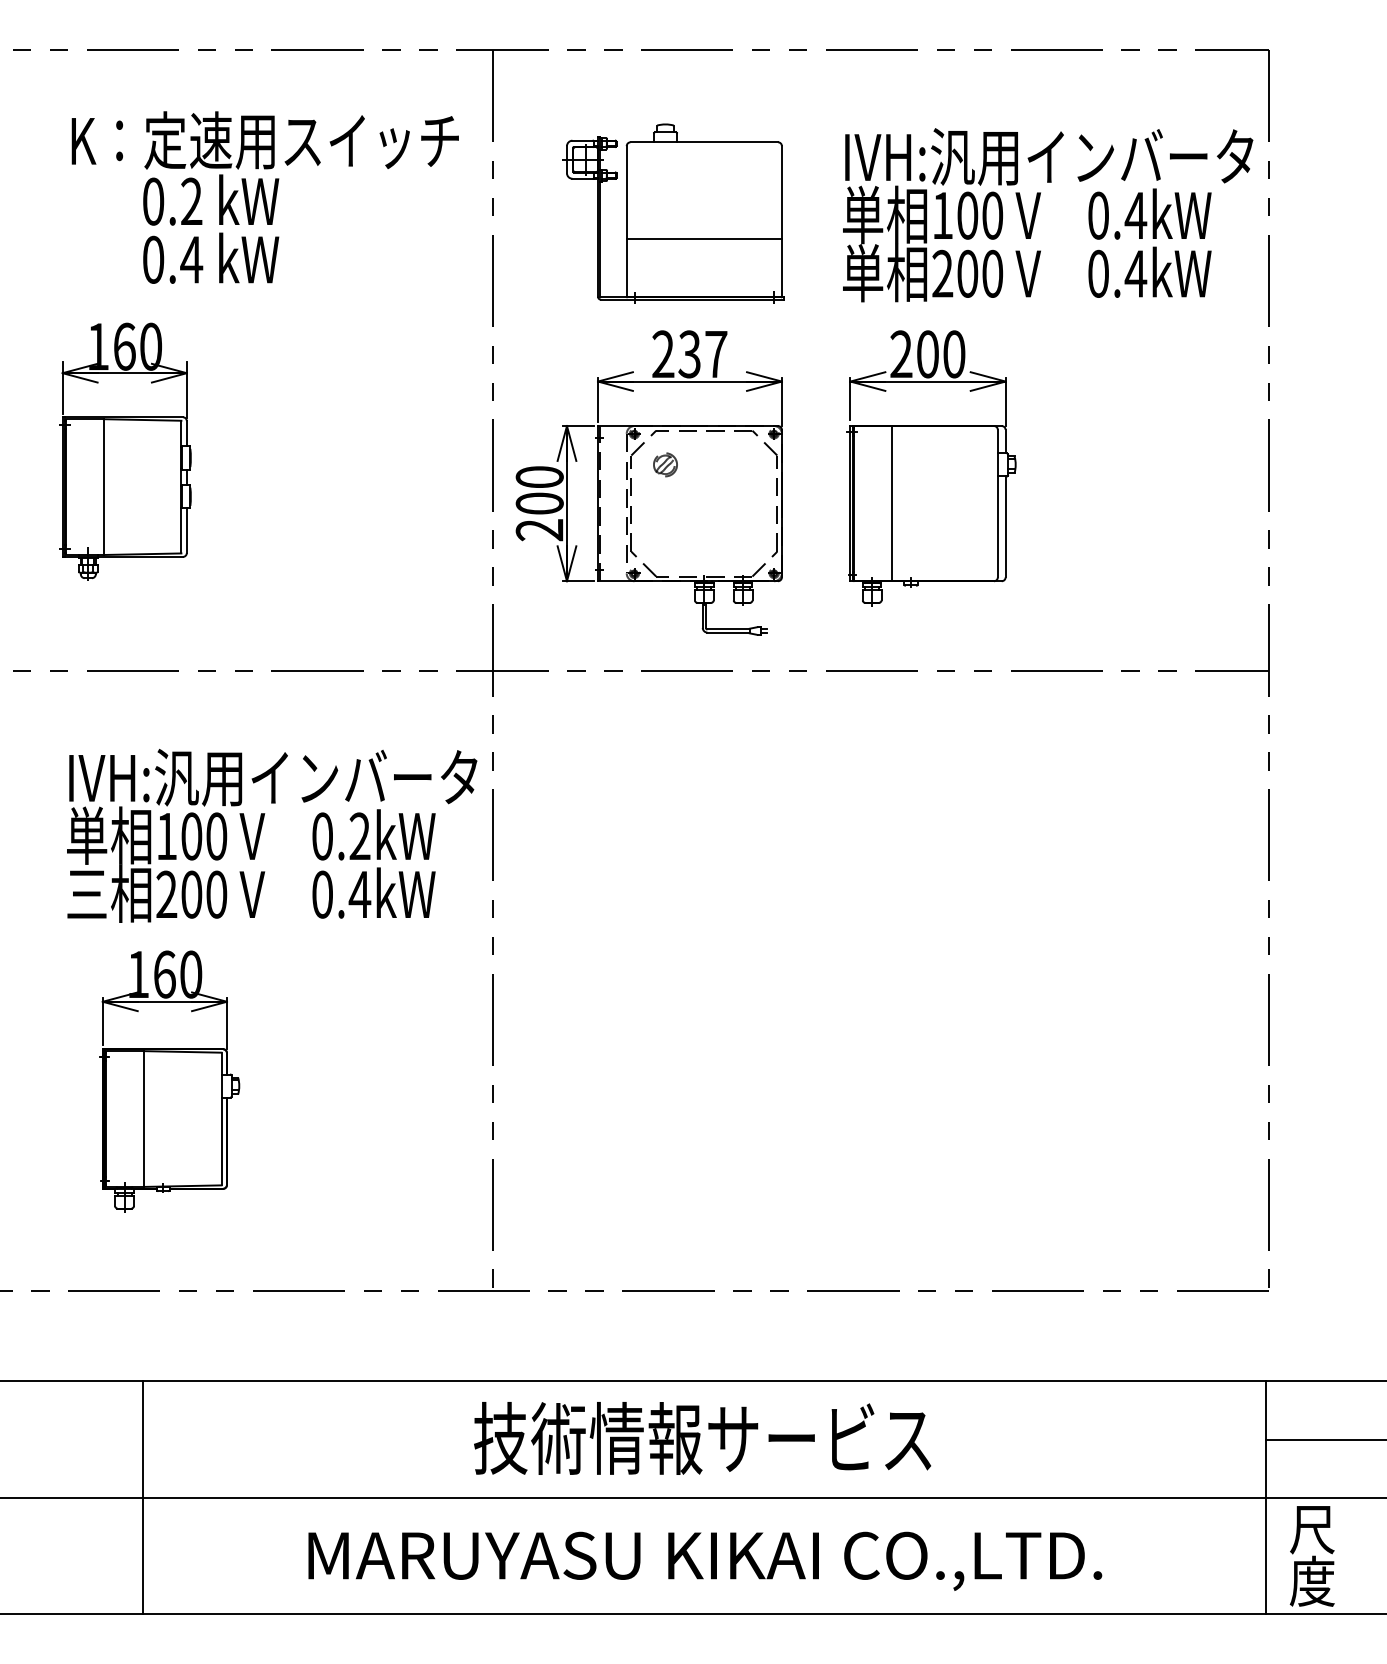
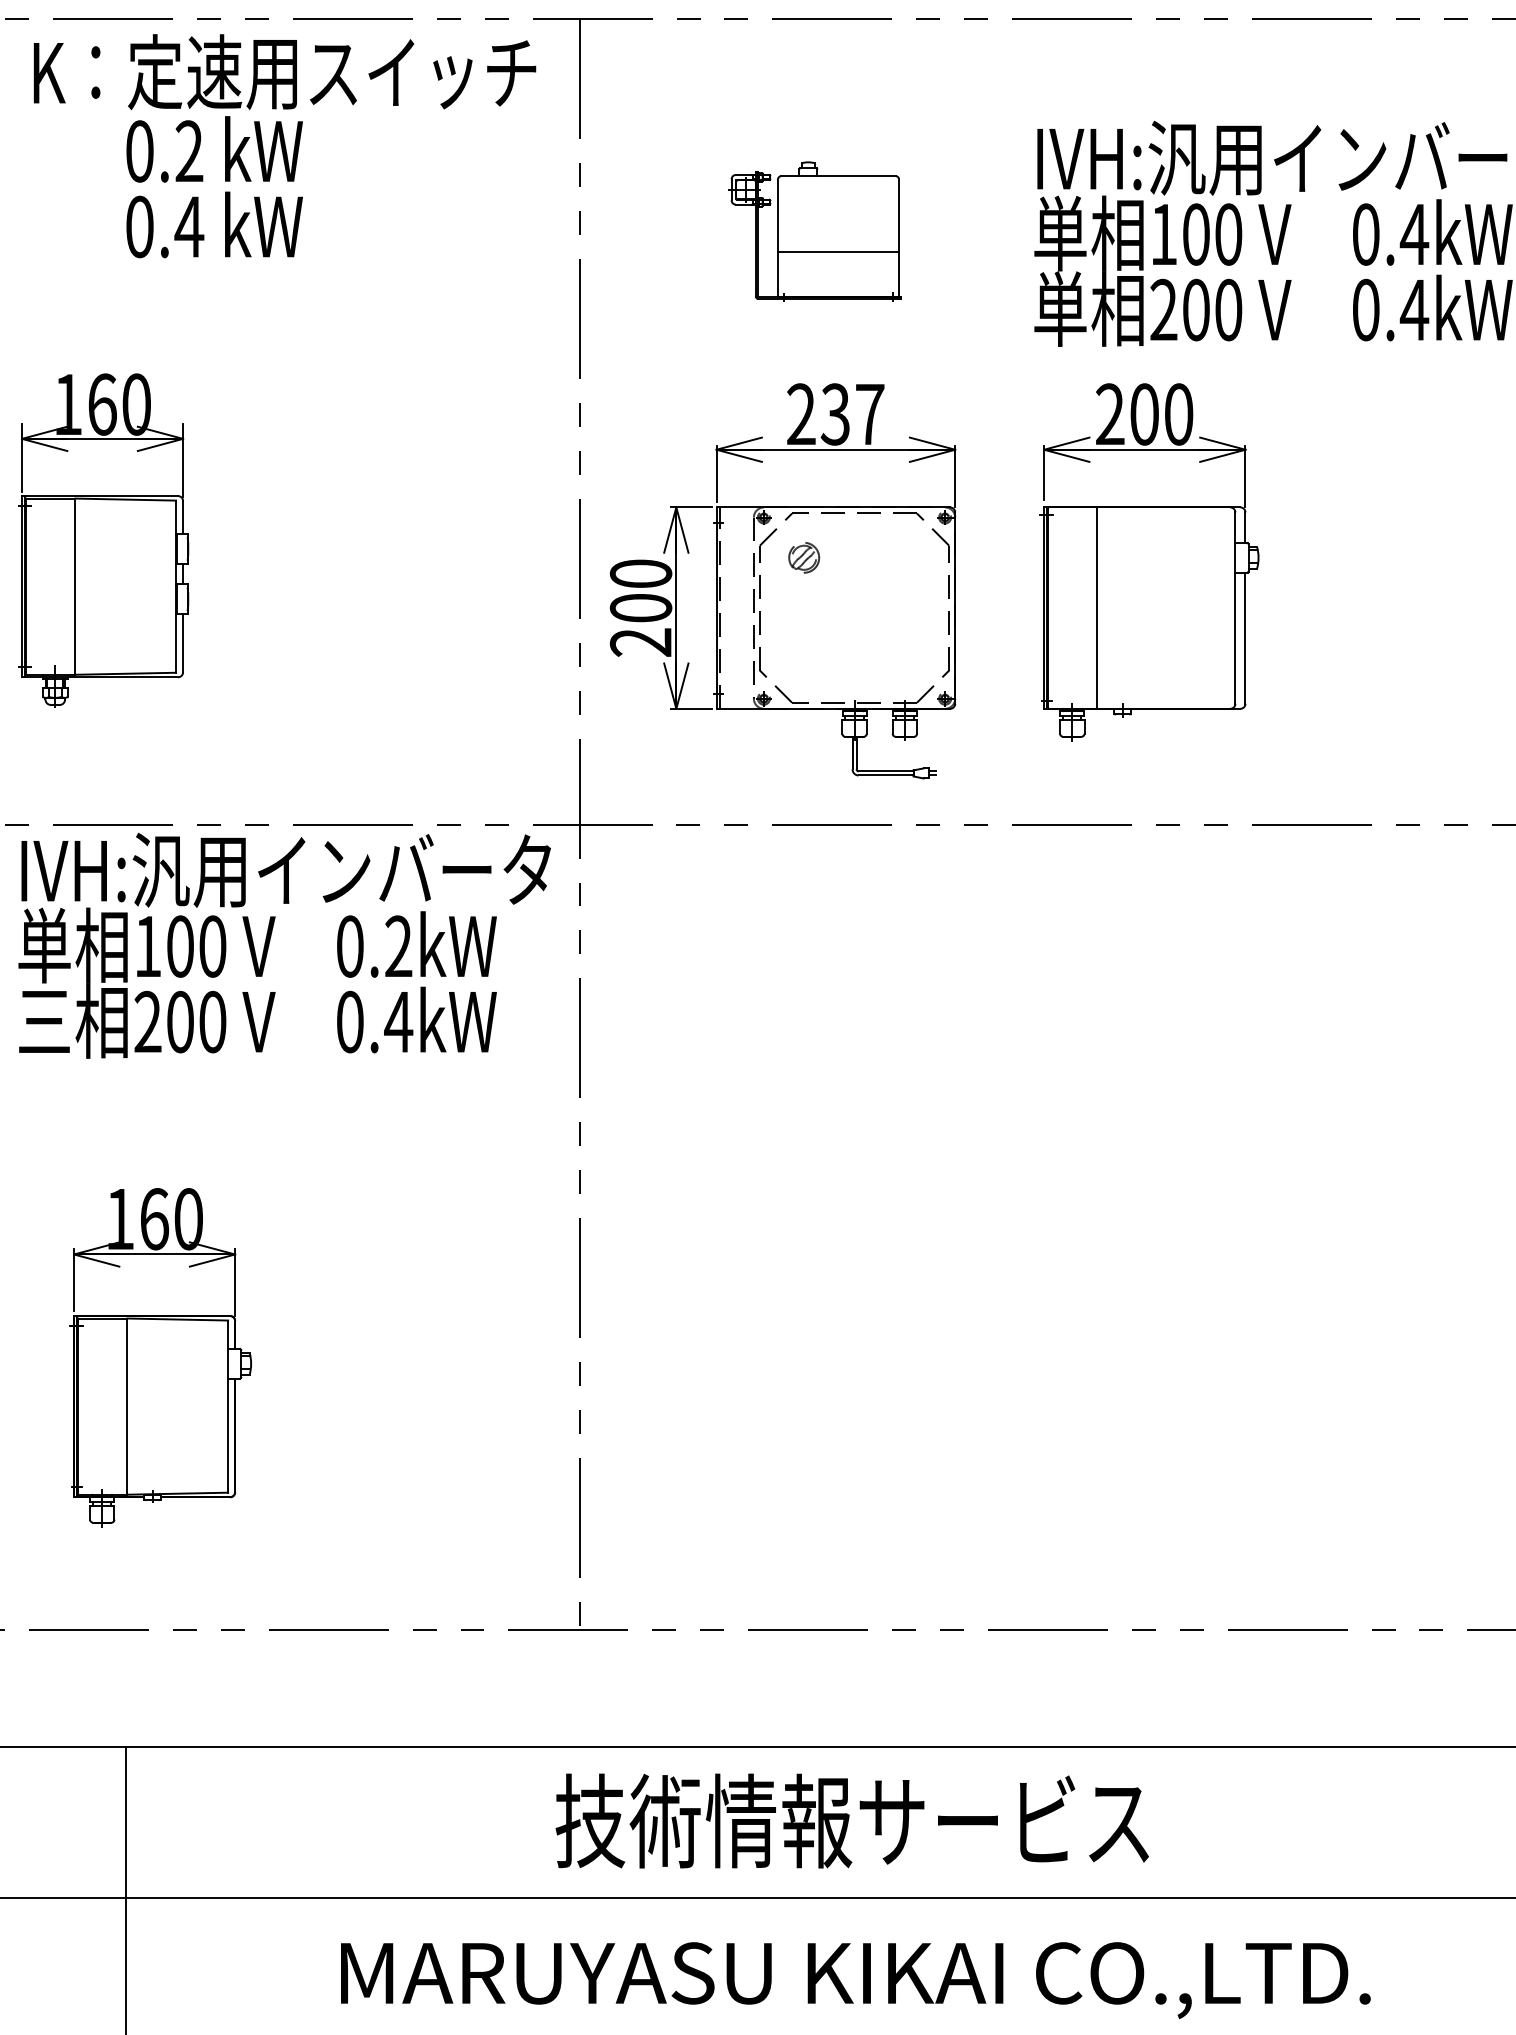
text: (264, 197) -> (283, 146), moved
part: (673, 213) -> (814, 231), size x0.6
text: (272, 835) -> (285, 945), moved

